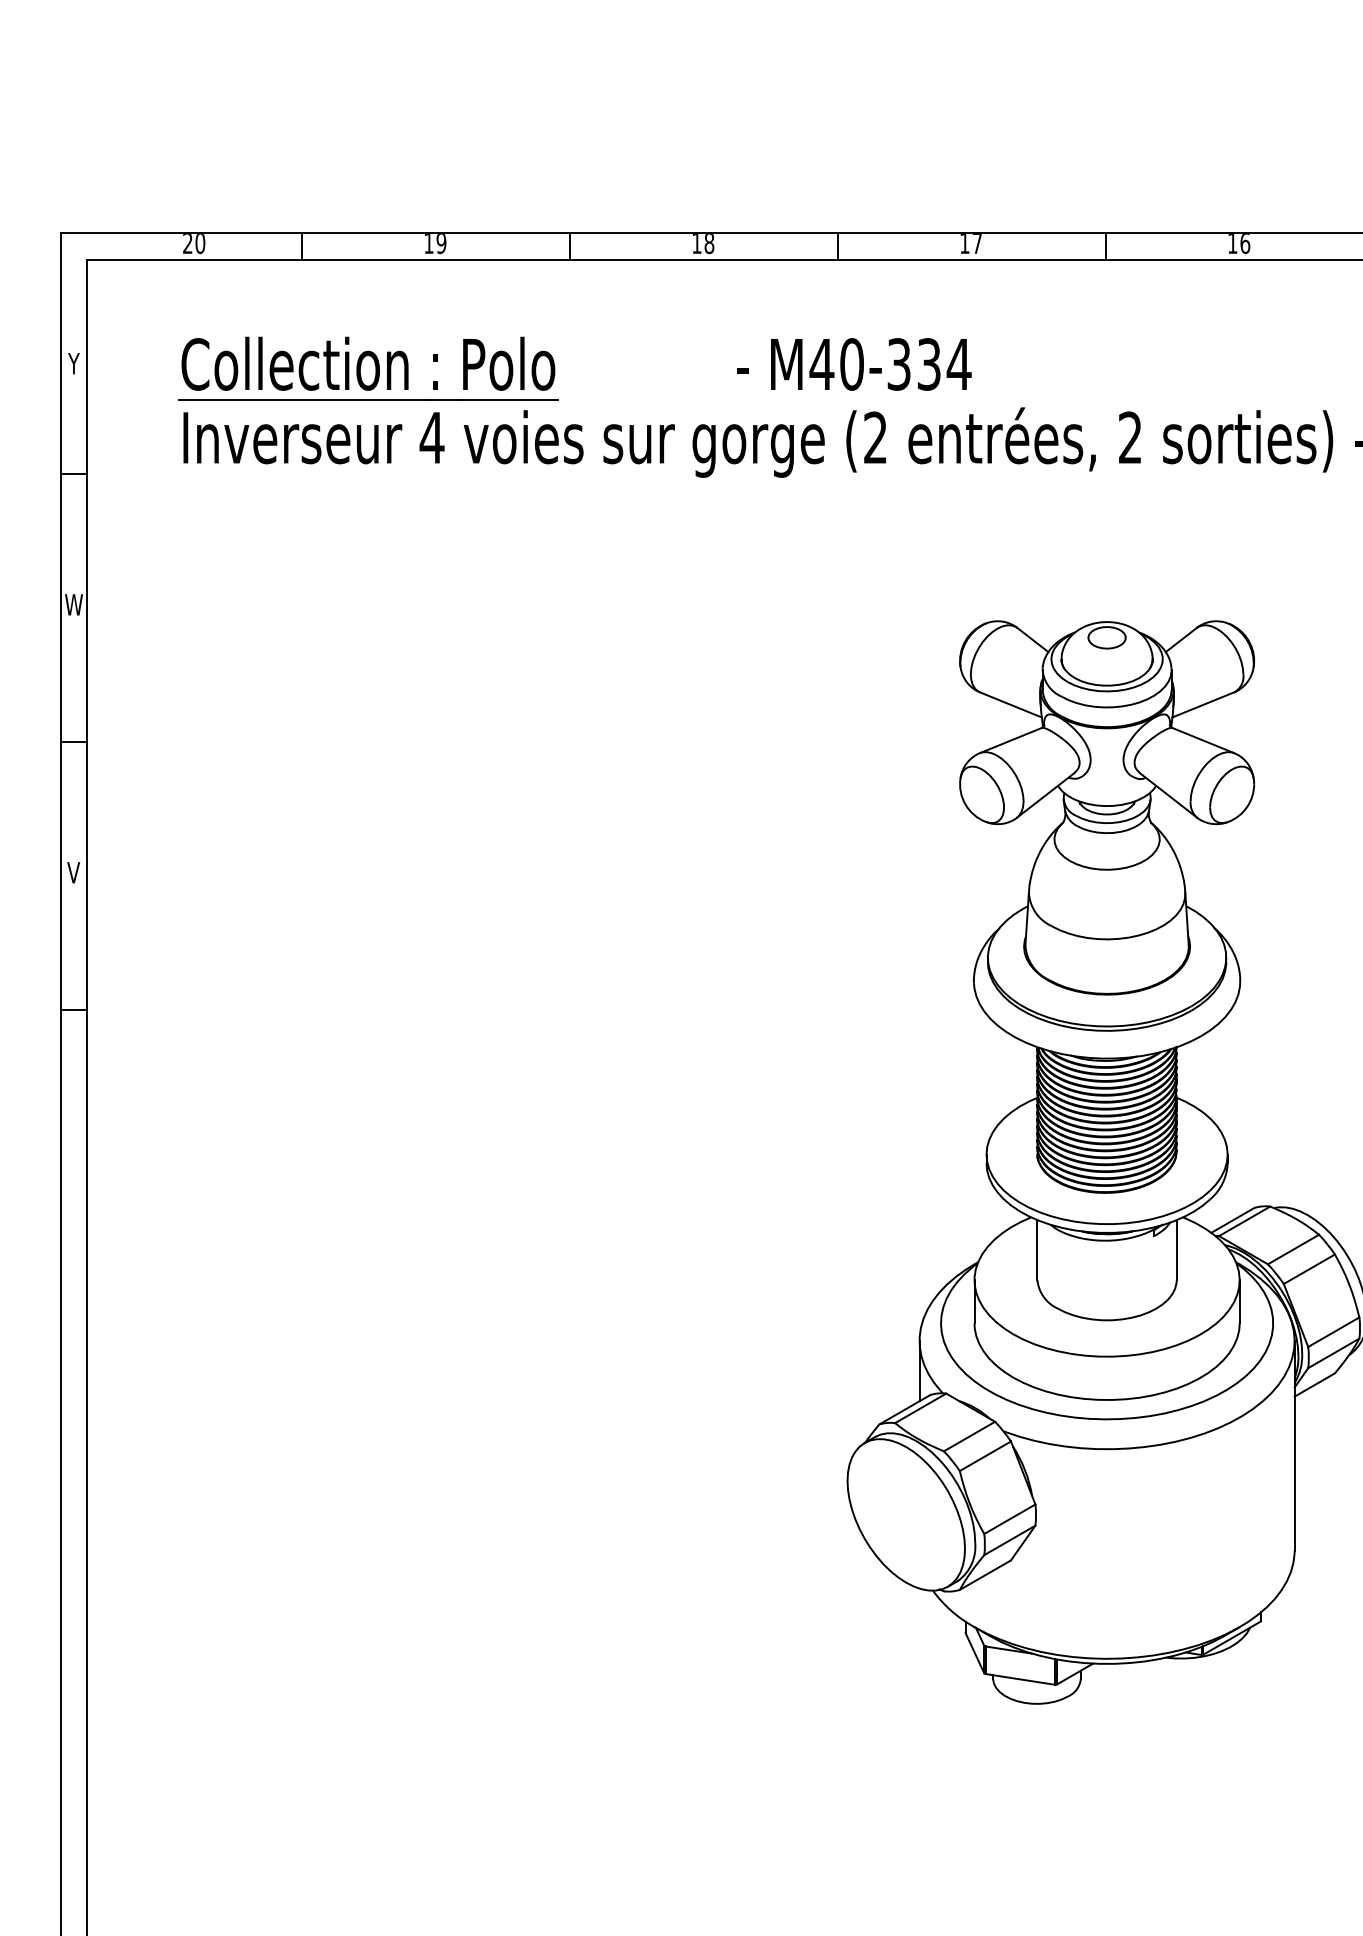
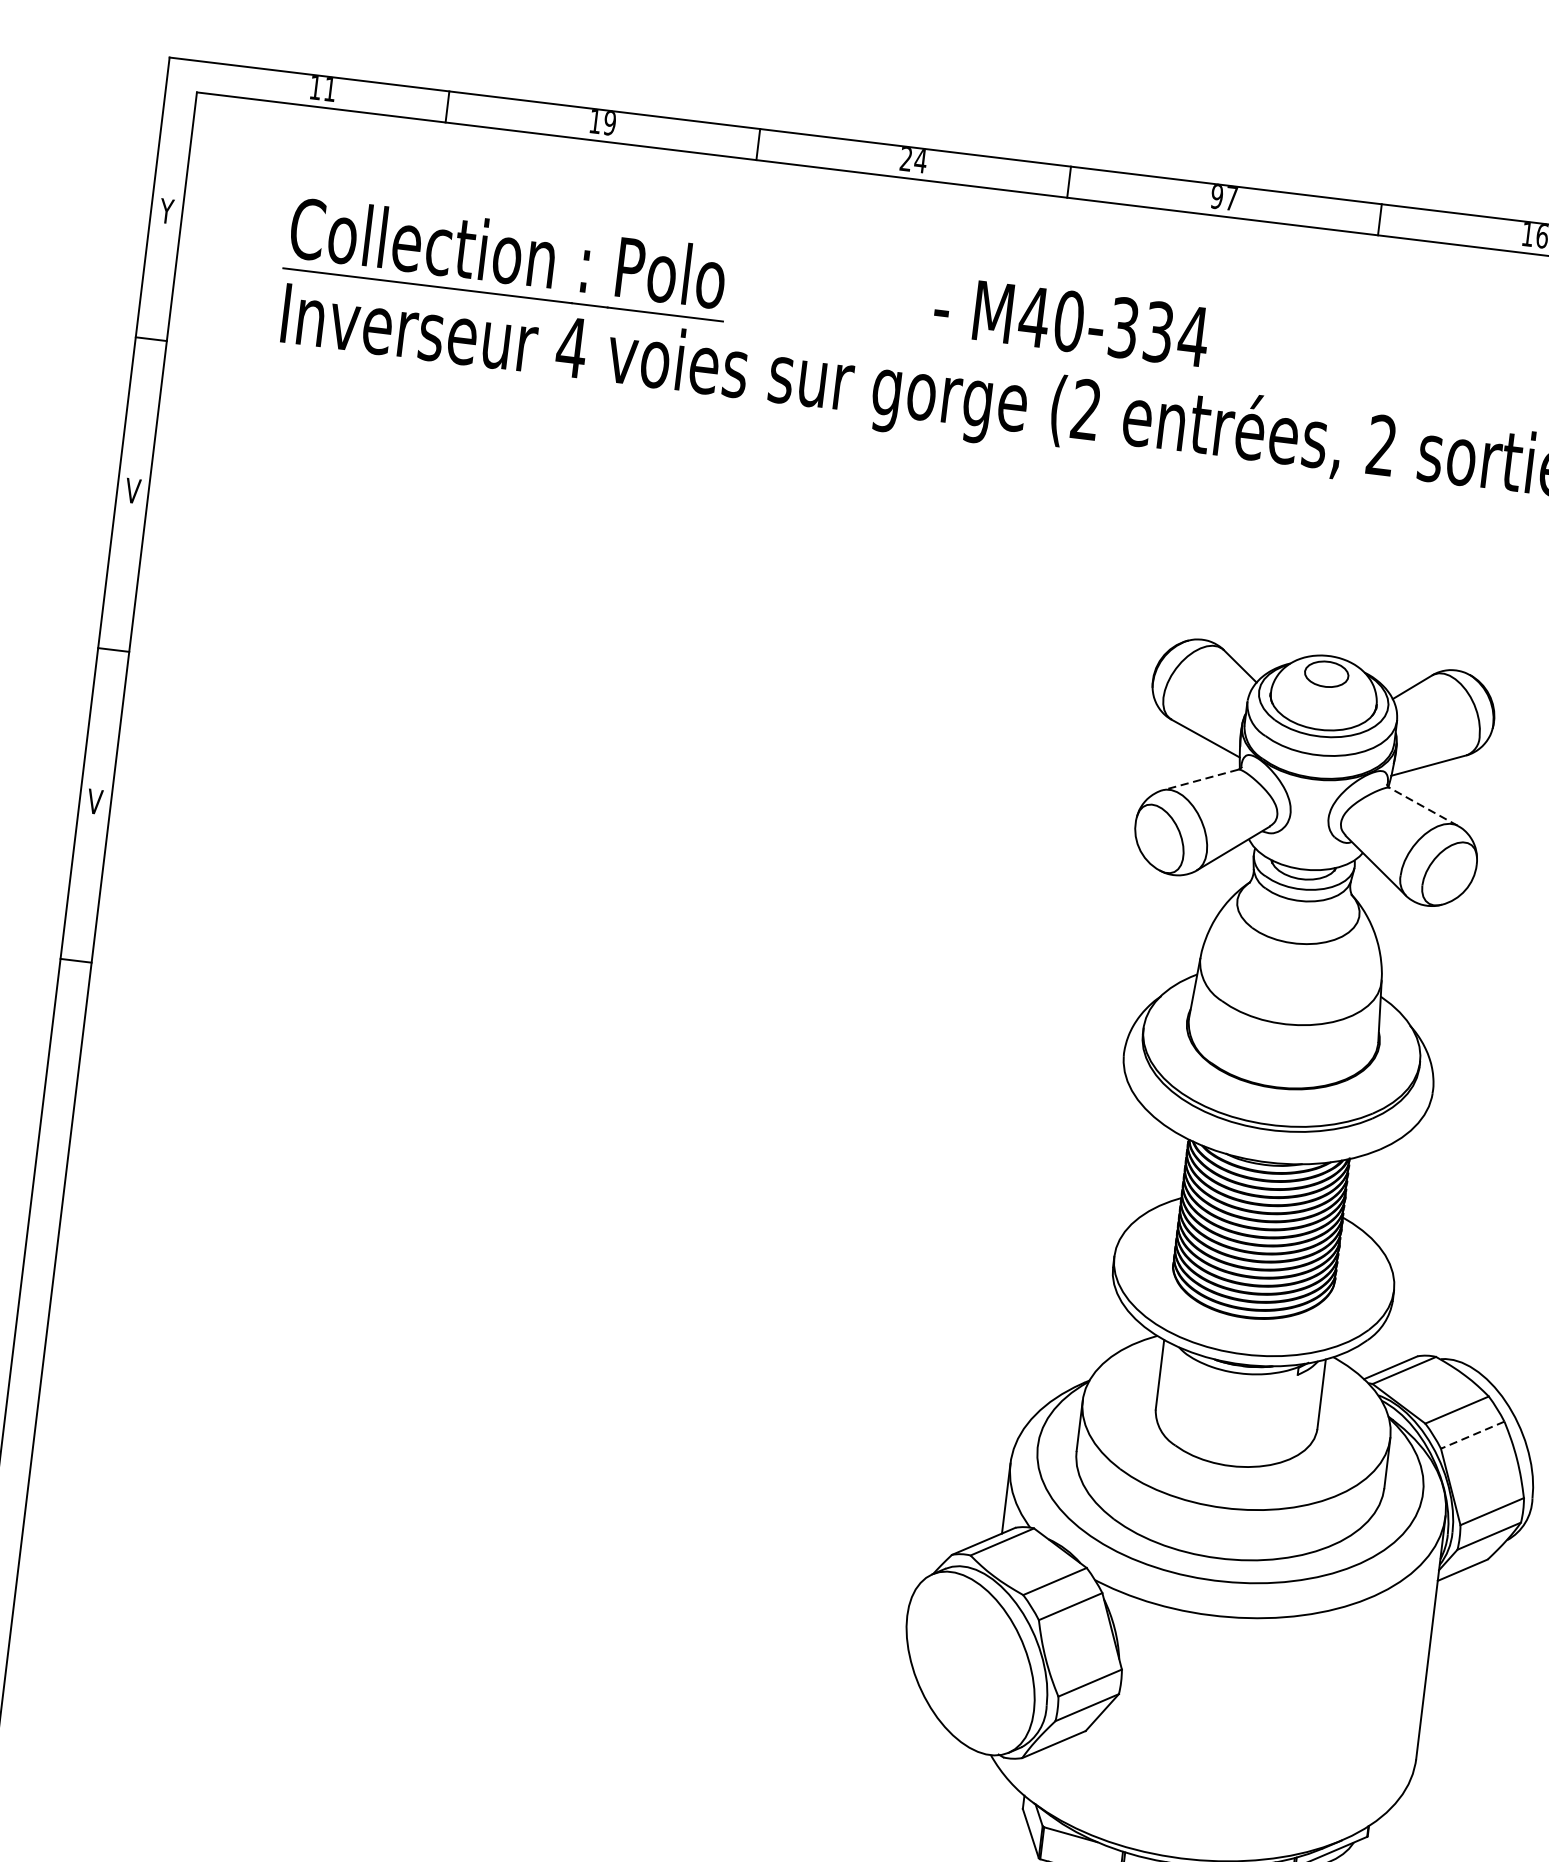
text: (194, 244) -> (323, 89), 20 -> 11
text: (703, 244) -> (913, 161), 18 -> 24
text: (964, 244) -> (1216, 197), 17 -> 97
text: (73, 604) -> (132, 490), W -> V
line: (1010, 740) -> (1200, 779), solid -> dashed
line: (1202, 740) -> (1422, 806), solid -> dashed
line: (1309, 1269) -> (1472, 1435), solid -> dashed

